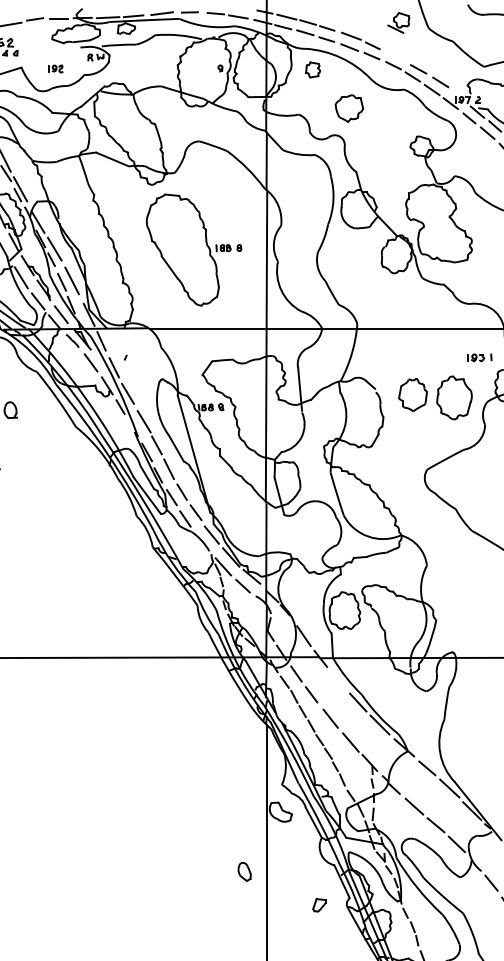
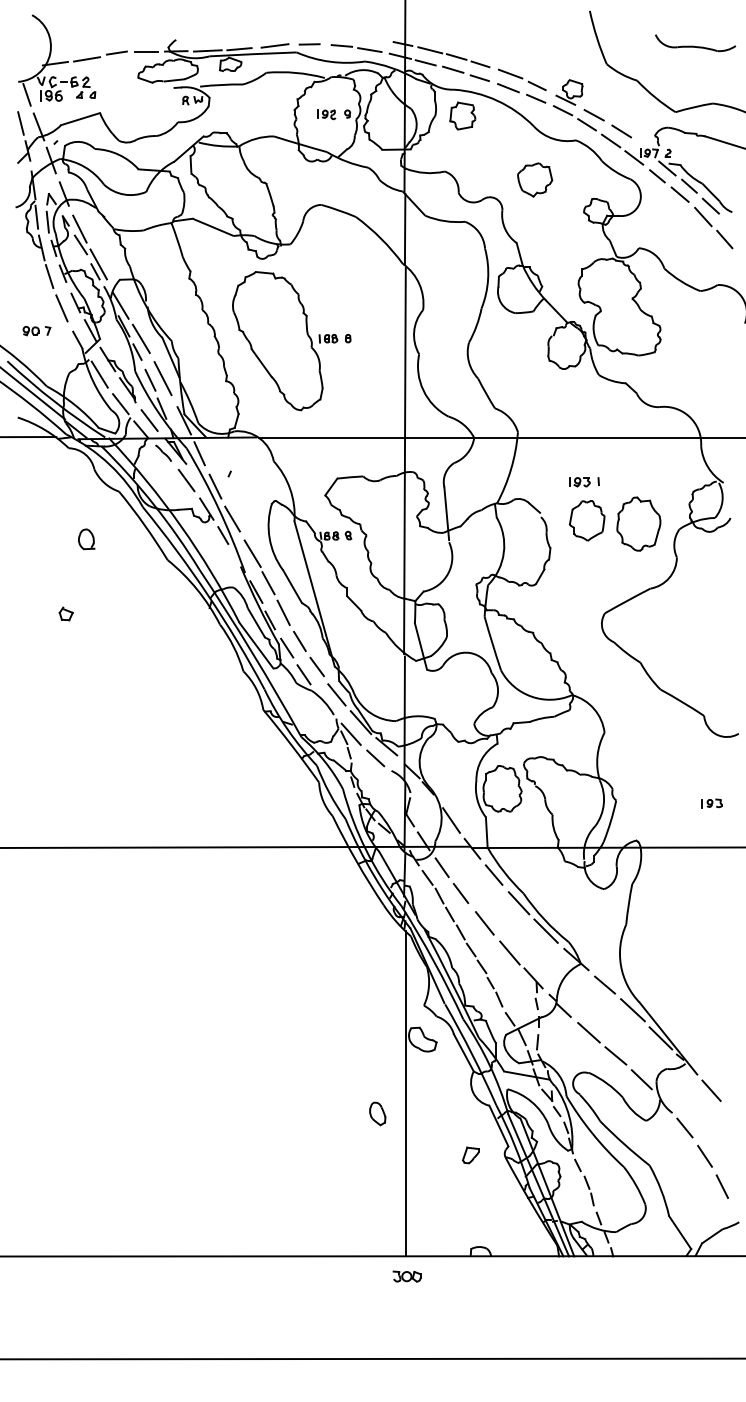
part: (398, 22) -> (569, 92), moved
part: (55, 68) -> (326, 114), moved
part: (312, 69) -> (462, 115), size x1.43
part: (349, 108) -> (535, 179), moved
part: (193, 250) -> (291, 341), moved
part: (479, 358) -> (584, 482), moved
line: (337, 679) -> (493, 874), added

